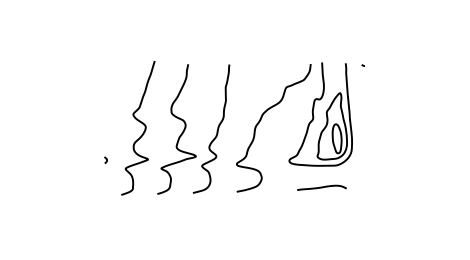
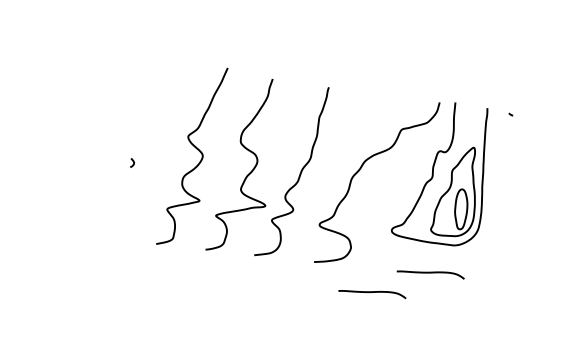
curve: (105, 159) -> (132, 162), moved
curve: (281, 207) -> (372, 292), added

